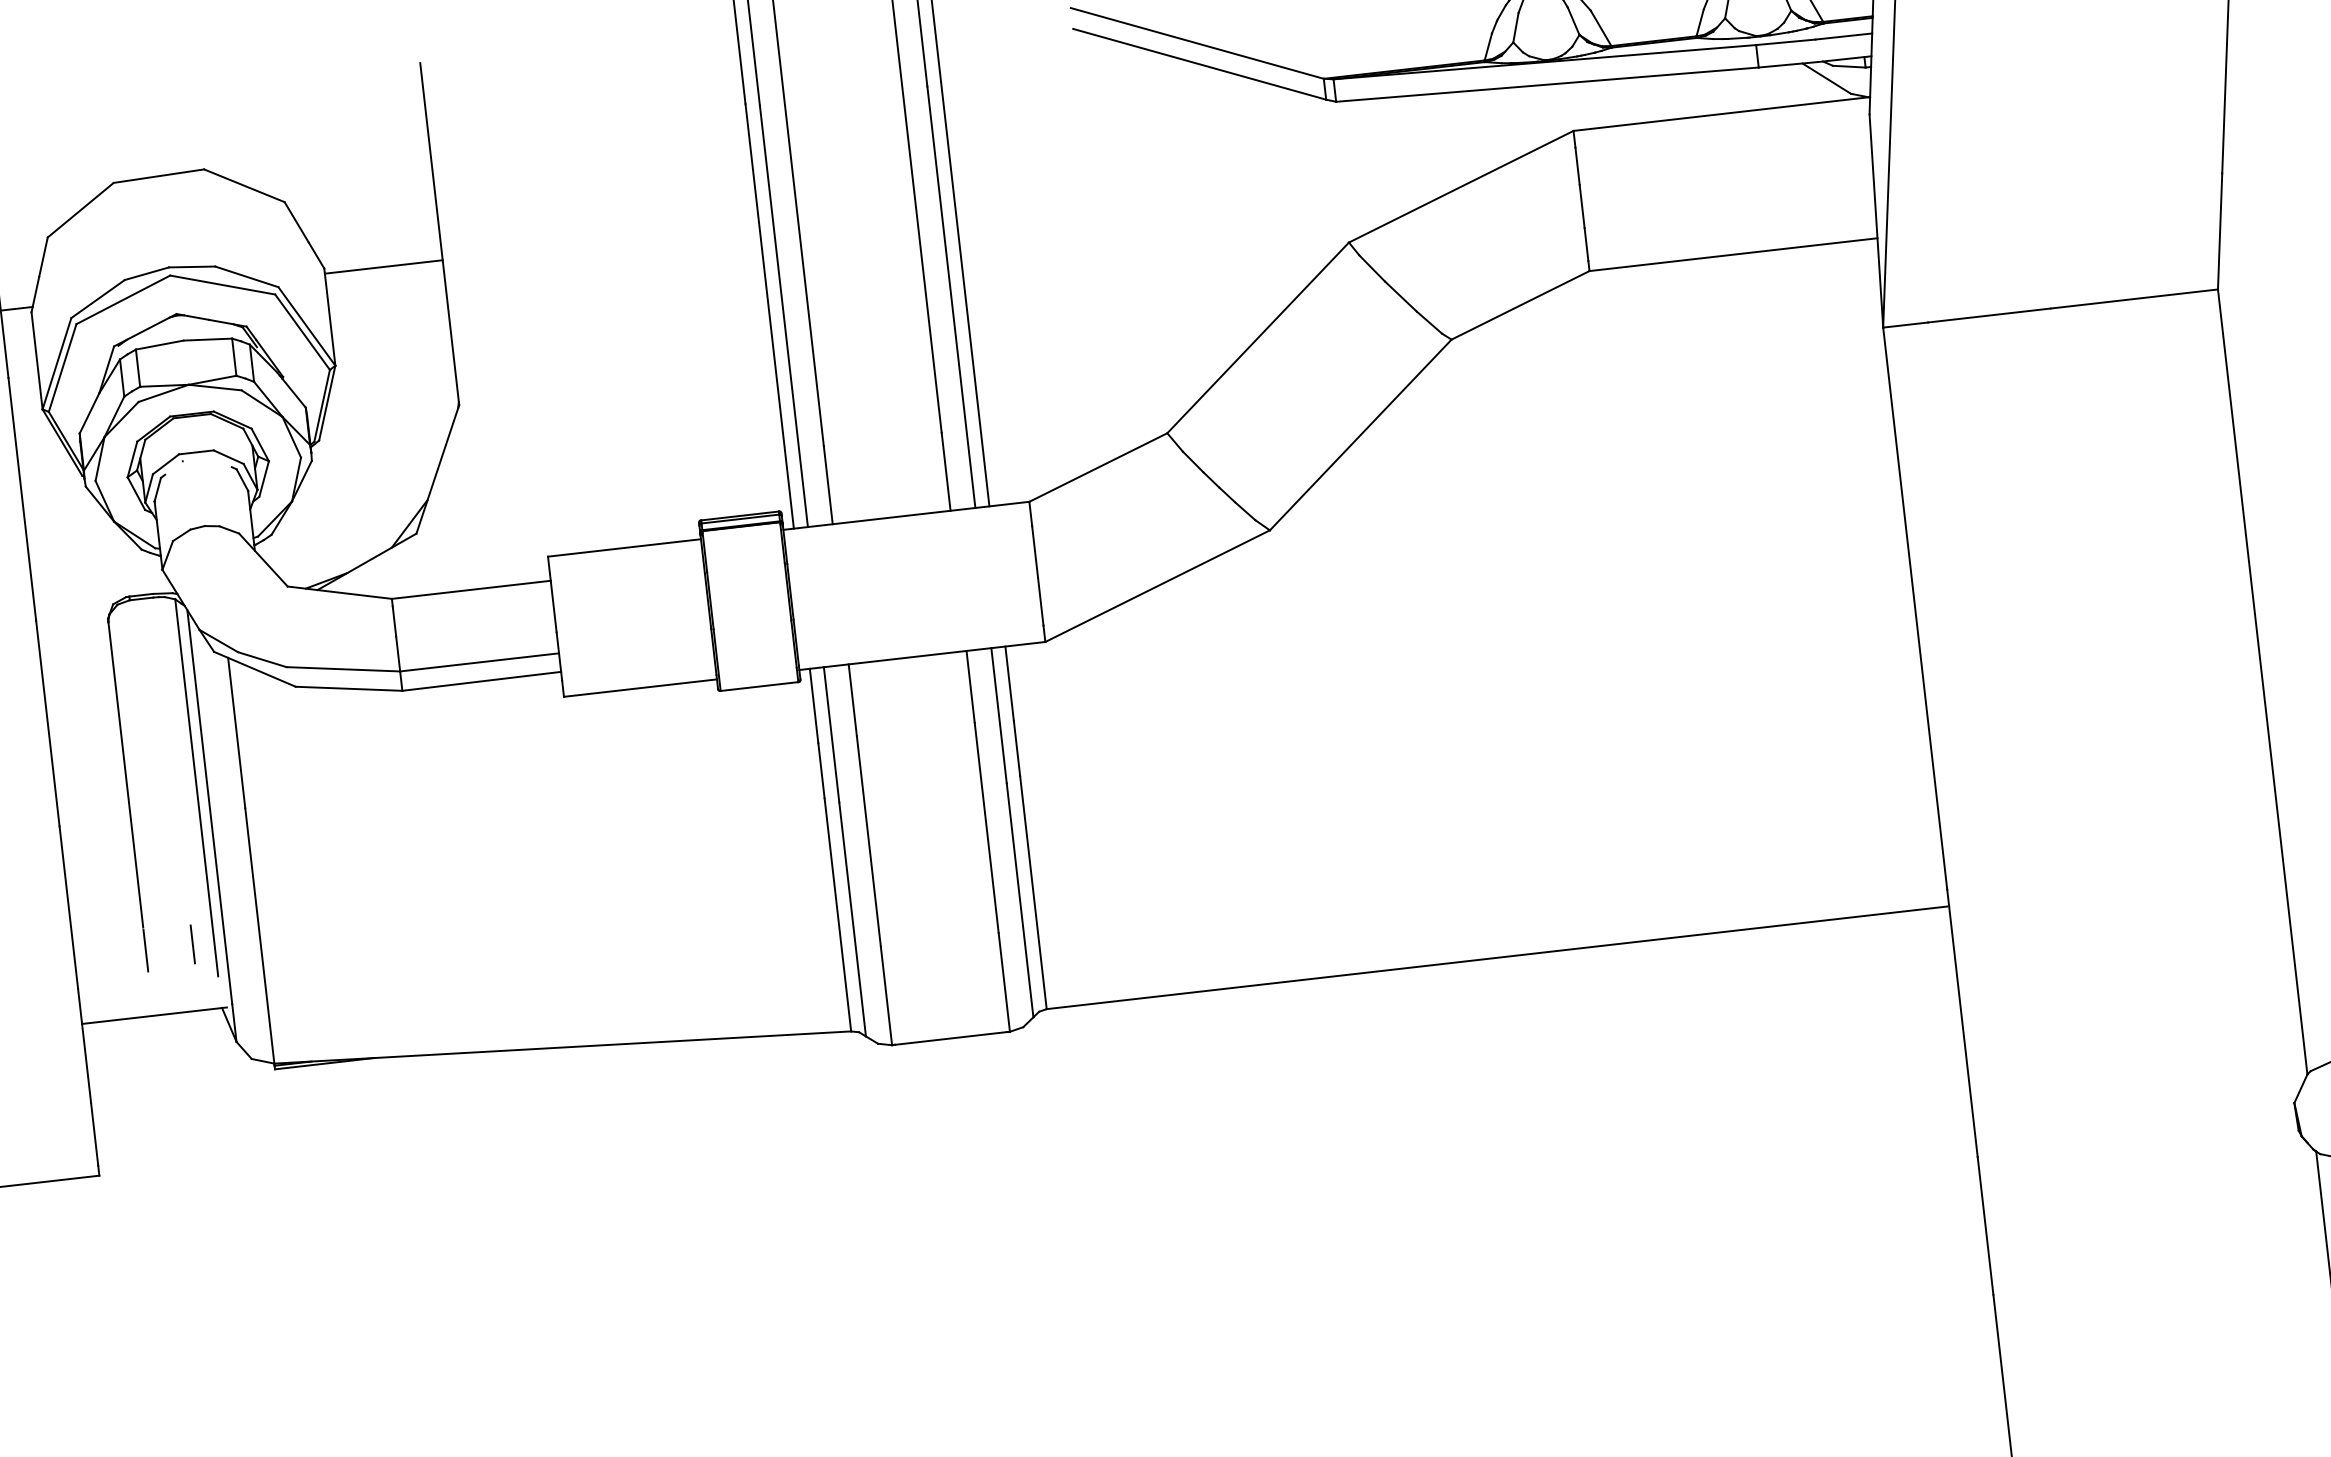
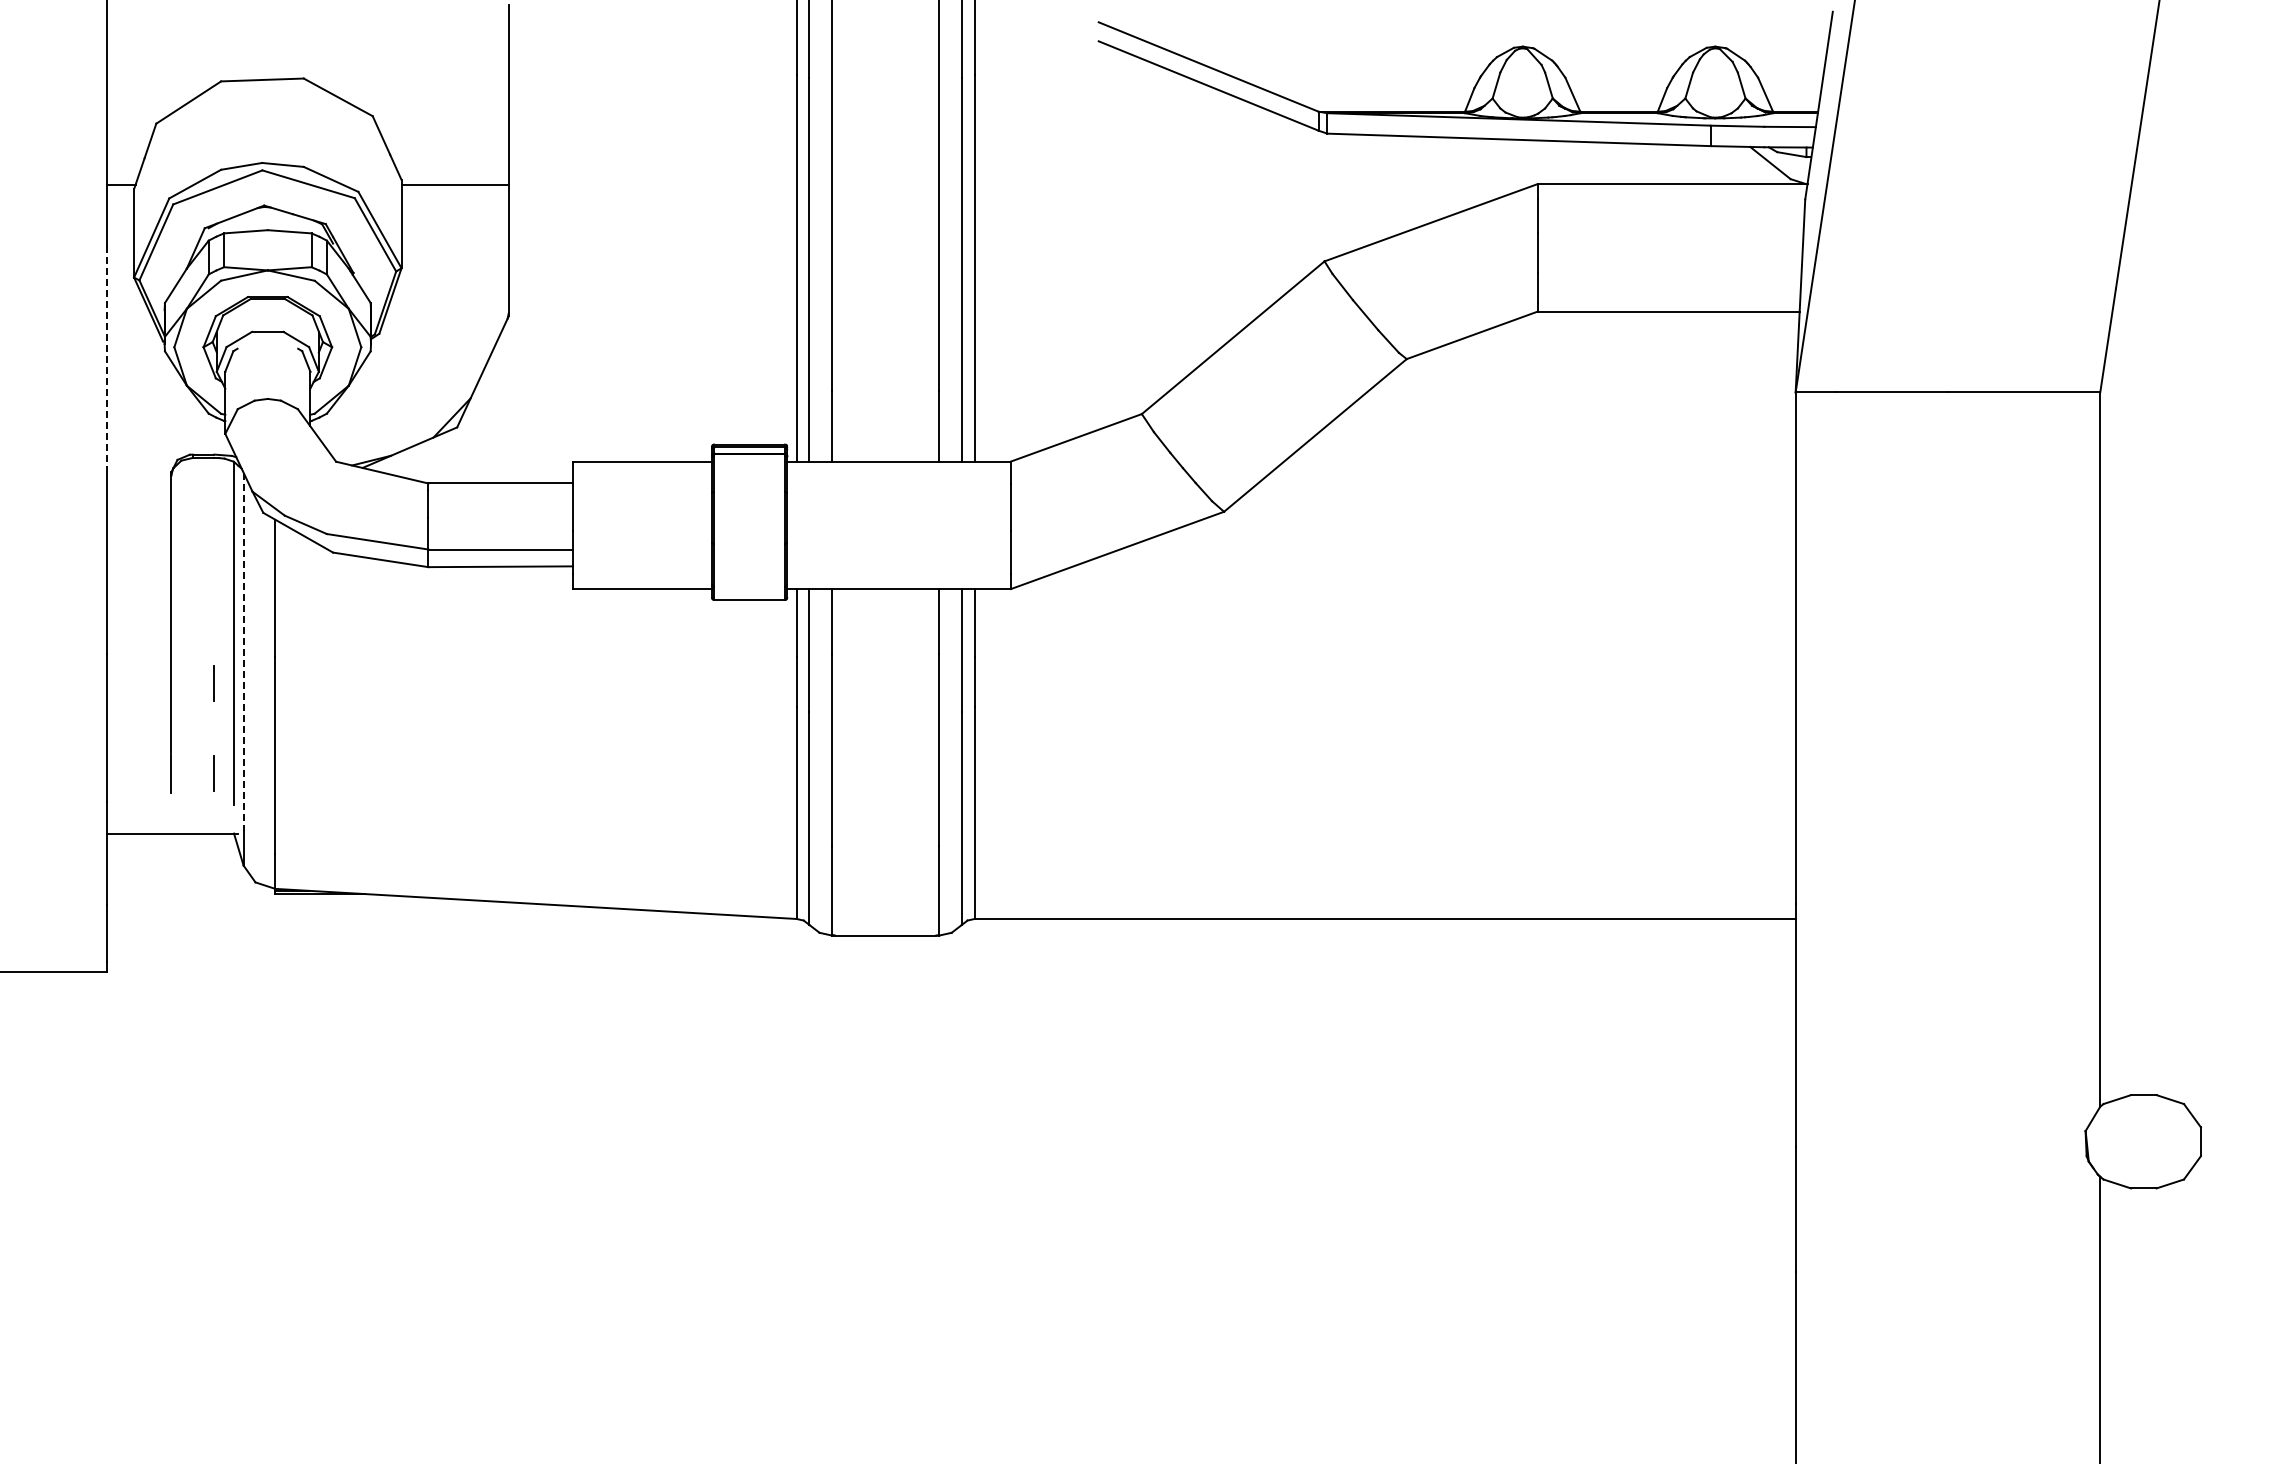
line: (22, 499) -> (106, 356), solid -> dashed
line: (209, 807) -> (243, 652), solid -> dashed
line: (180, 845) -> (213, 683), added

